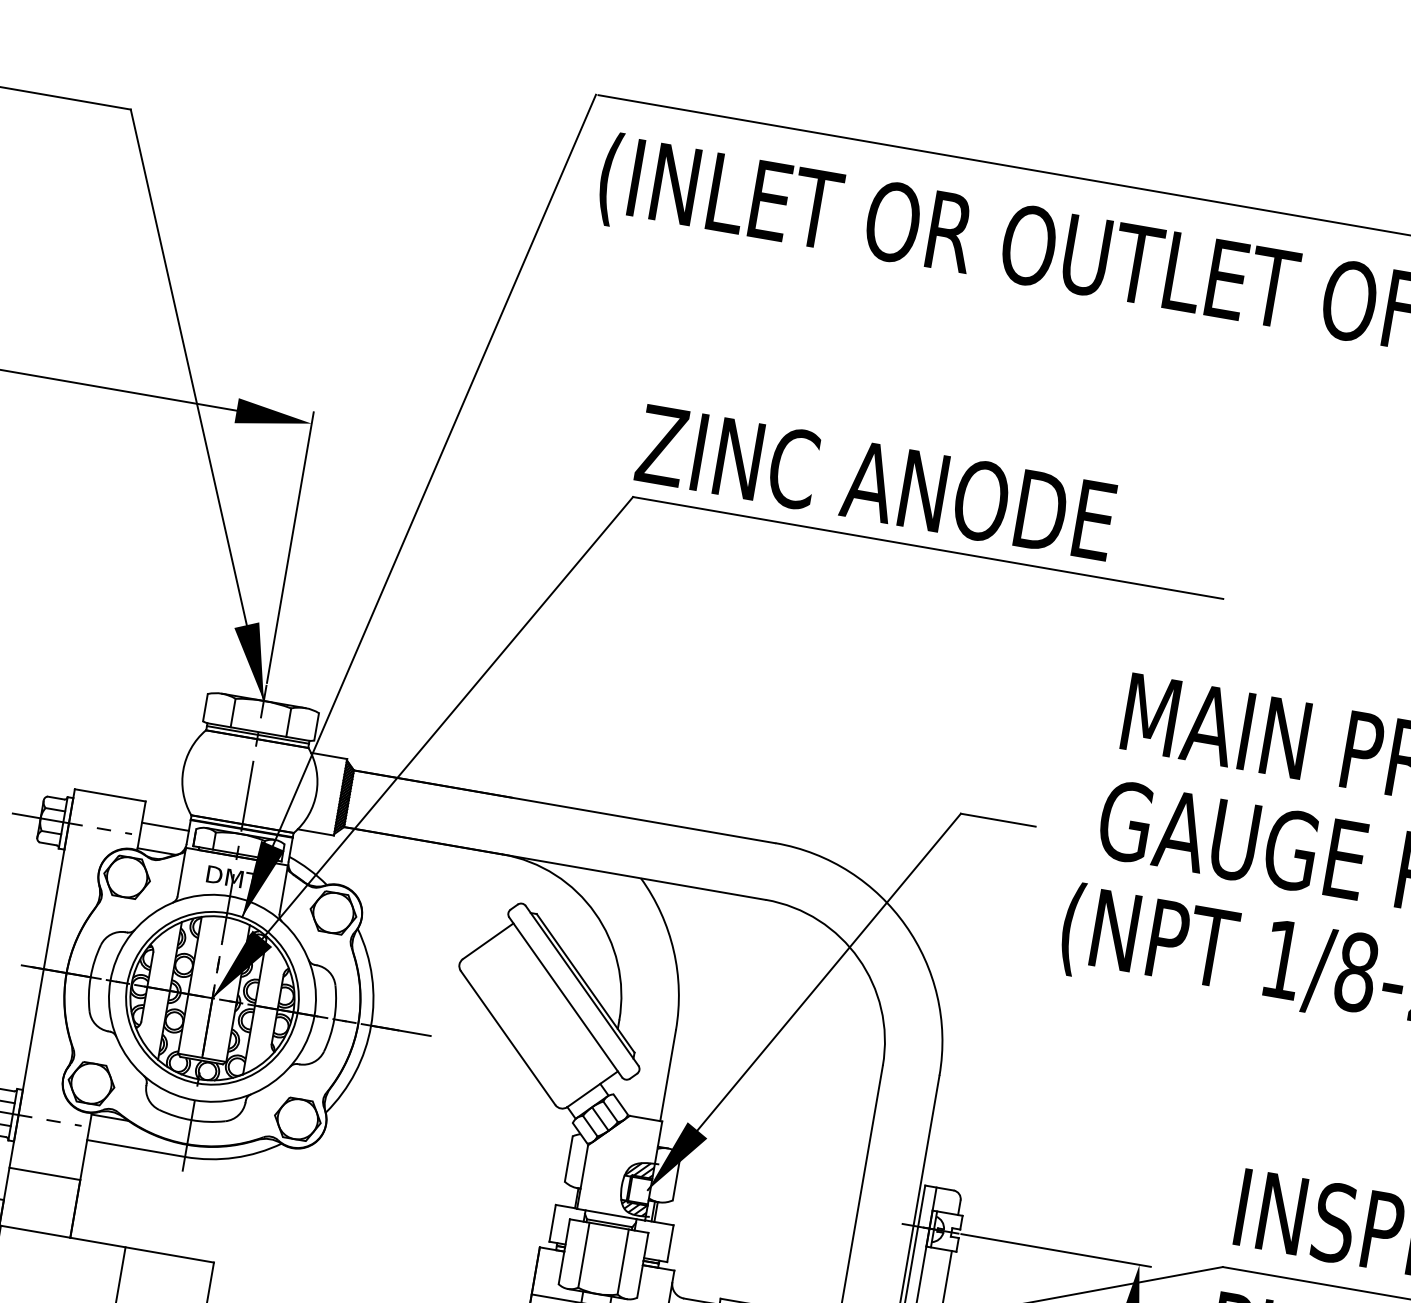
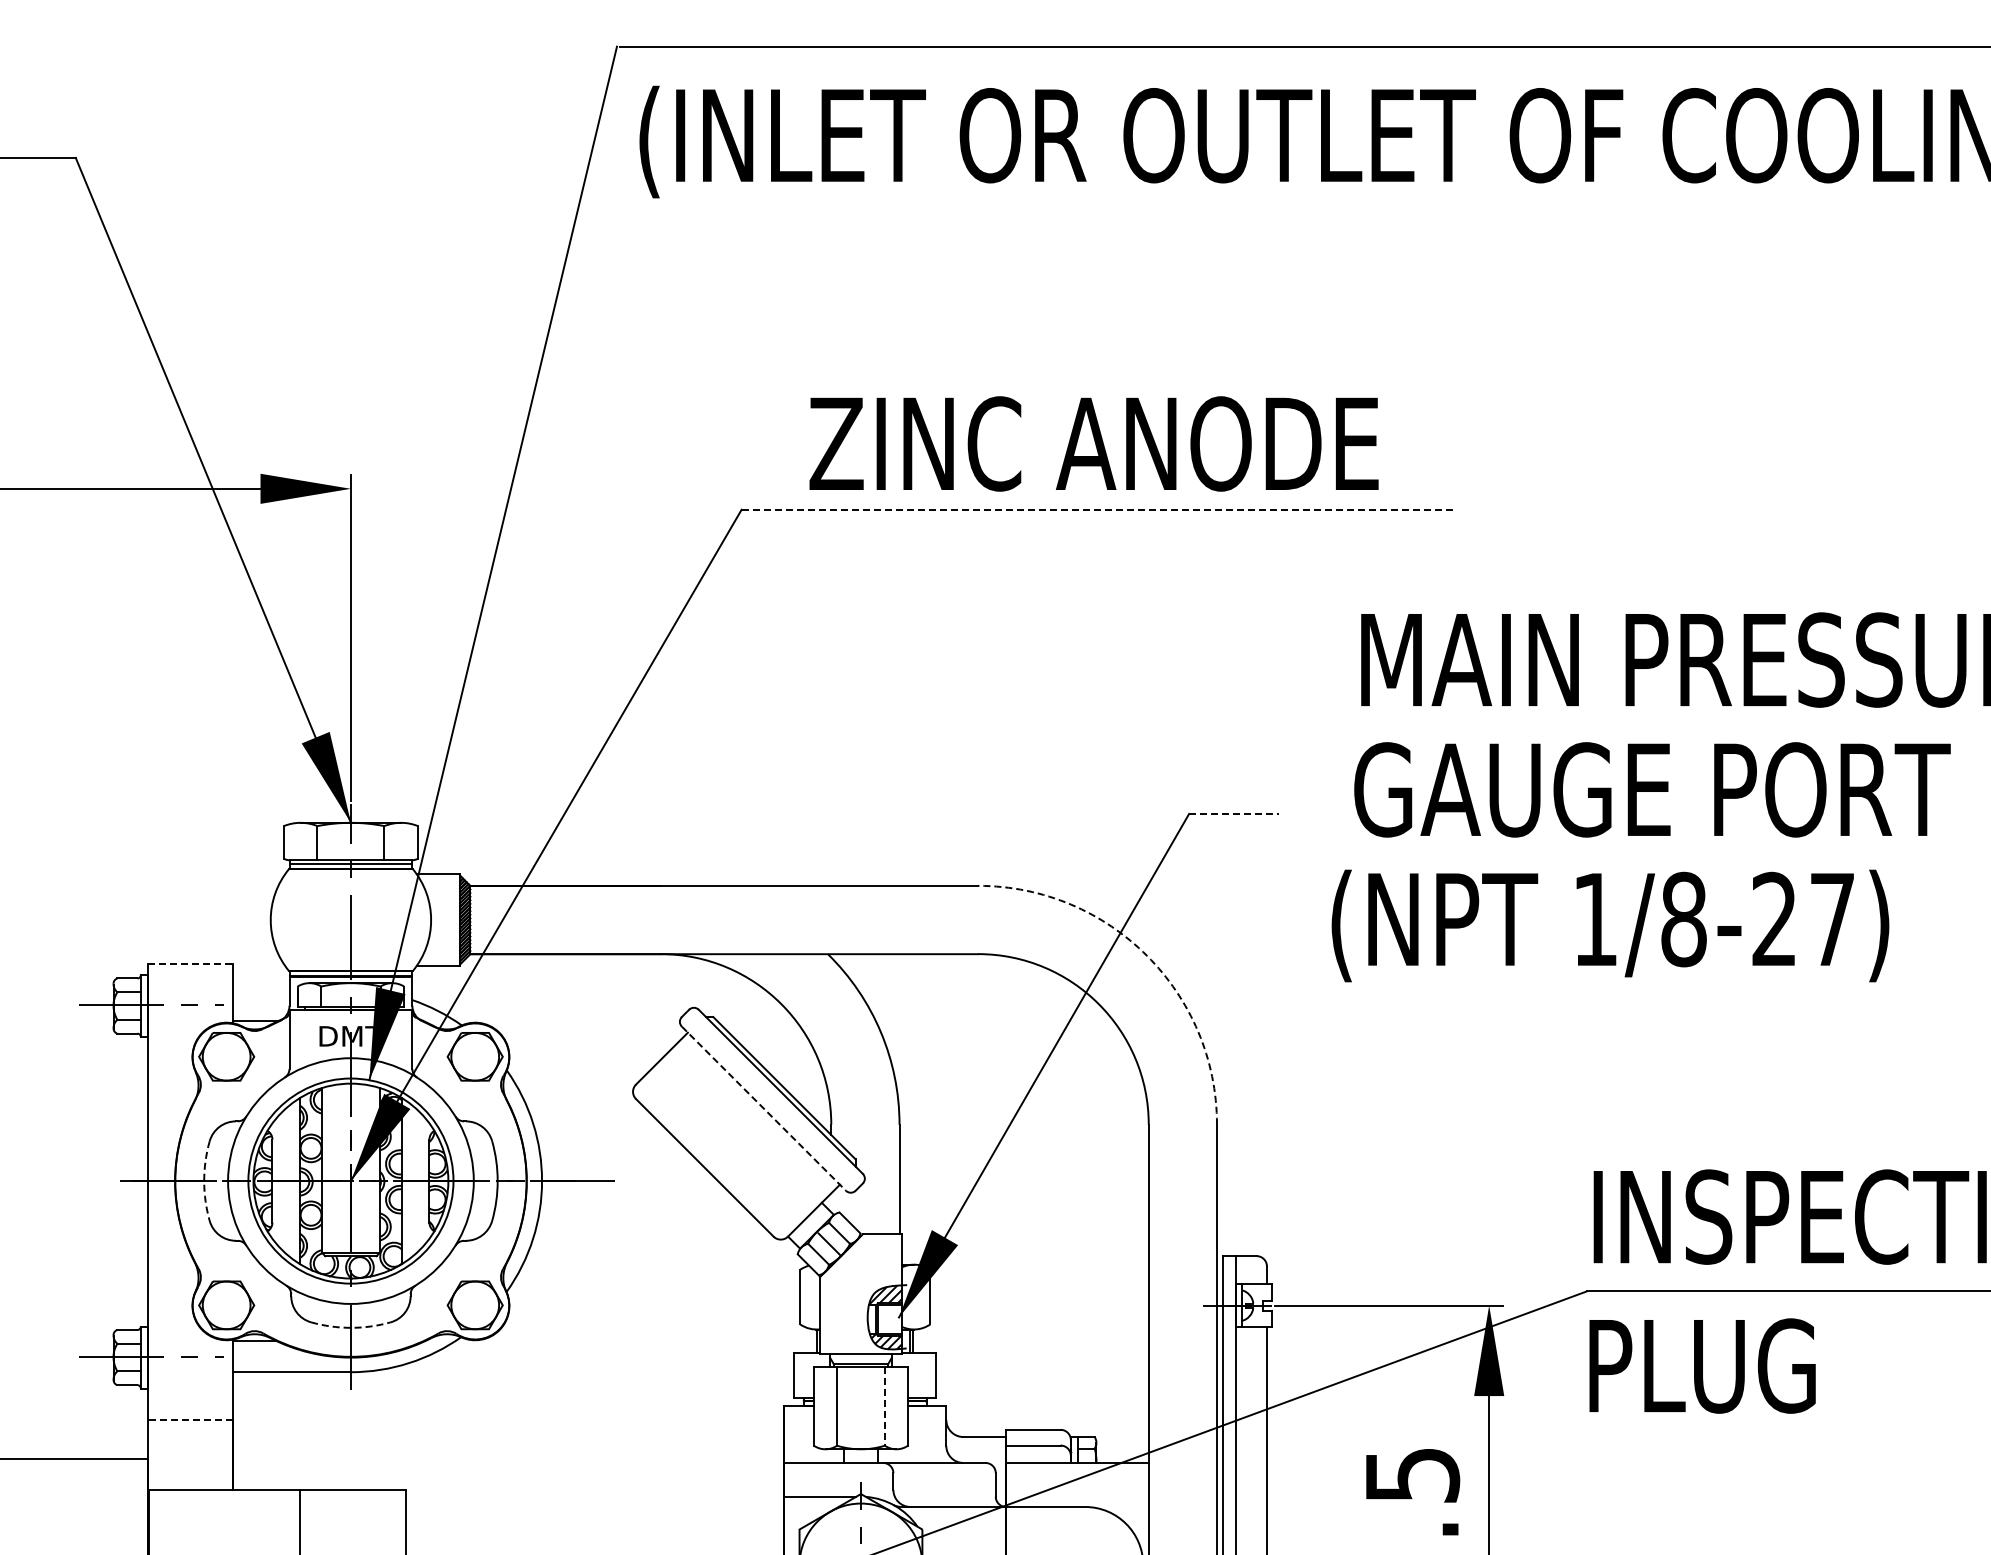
text: (875, 482) -> (1093, 443), moved
line: (928, 547) -> (1097, 509), solid -> dashed
line: (110, 795) -> (190, 964), solid -> dashed
line: (998, 819) -> (1234, 813), solid -> dashed
line: (165, 826) -> (261, 989), removed
arc: (906, 925) -> (1147, 955), solid -> dashed
arc: (90, 977) -> (204, 1181), solid -> dashed
line: (566, 998) -> (764, 1109), solid -> dashed
arc: (191, 1119) -> (350, 1327), solid -> dashed
line: (44, 1174) -> (190, 1420), solid -> dashed
line: (623, 1261) -> (884, 1406), solid -> dashed

